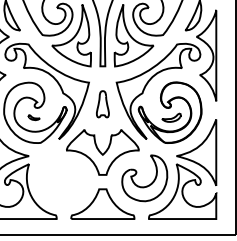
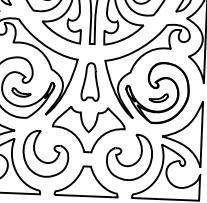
part: (102, 103) -> (90, 81), size x1.43
part: (34, 117) -> (22, 92), size x1.67
part: (55, 183) -> (40, 158), added

